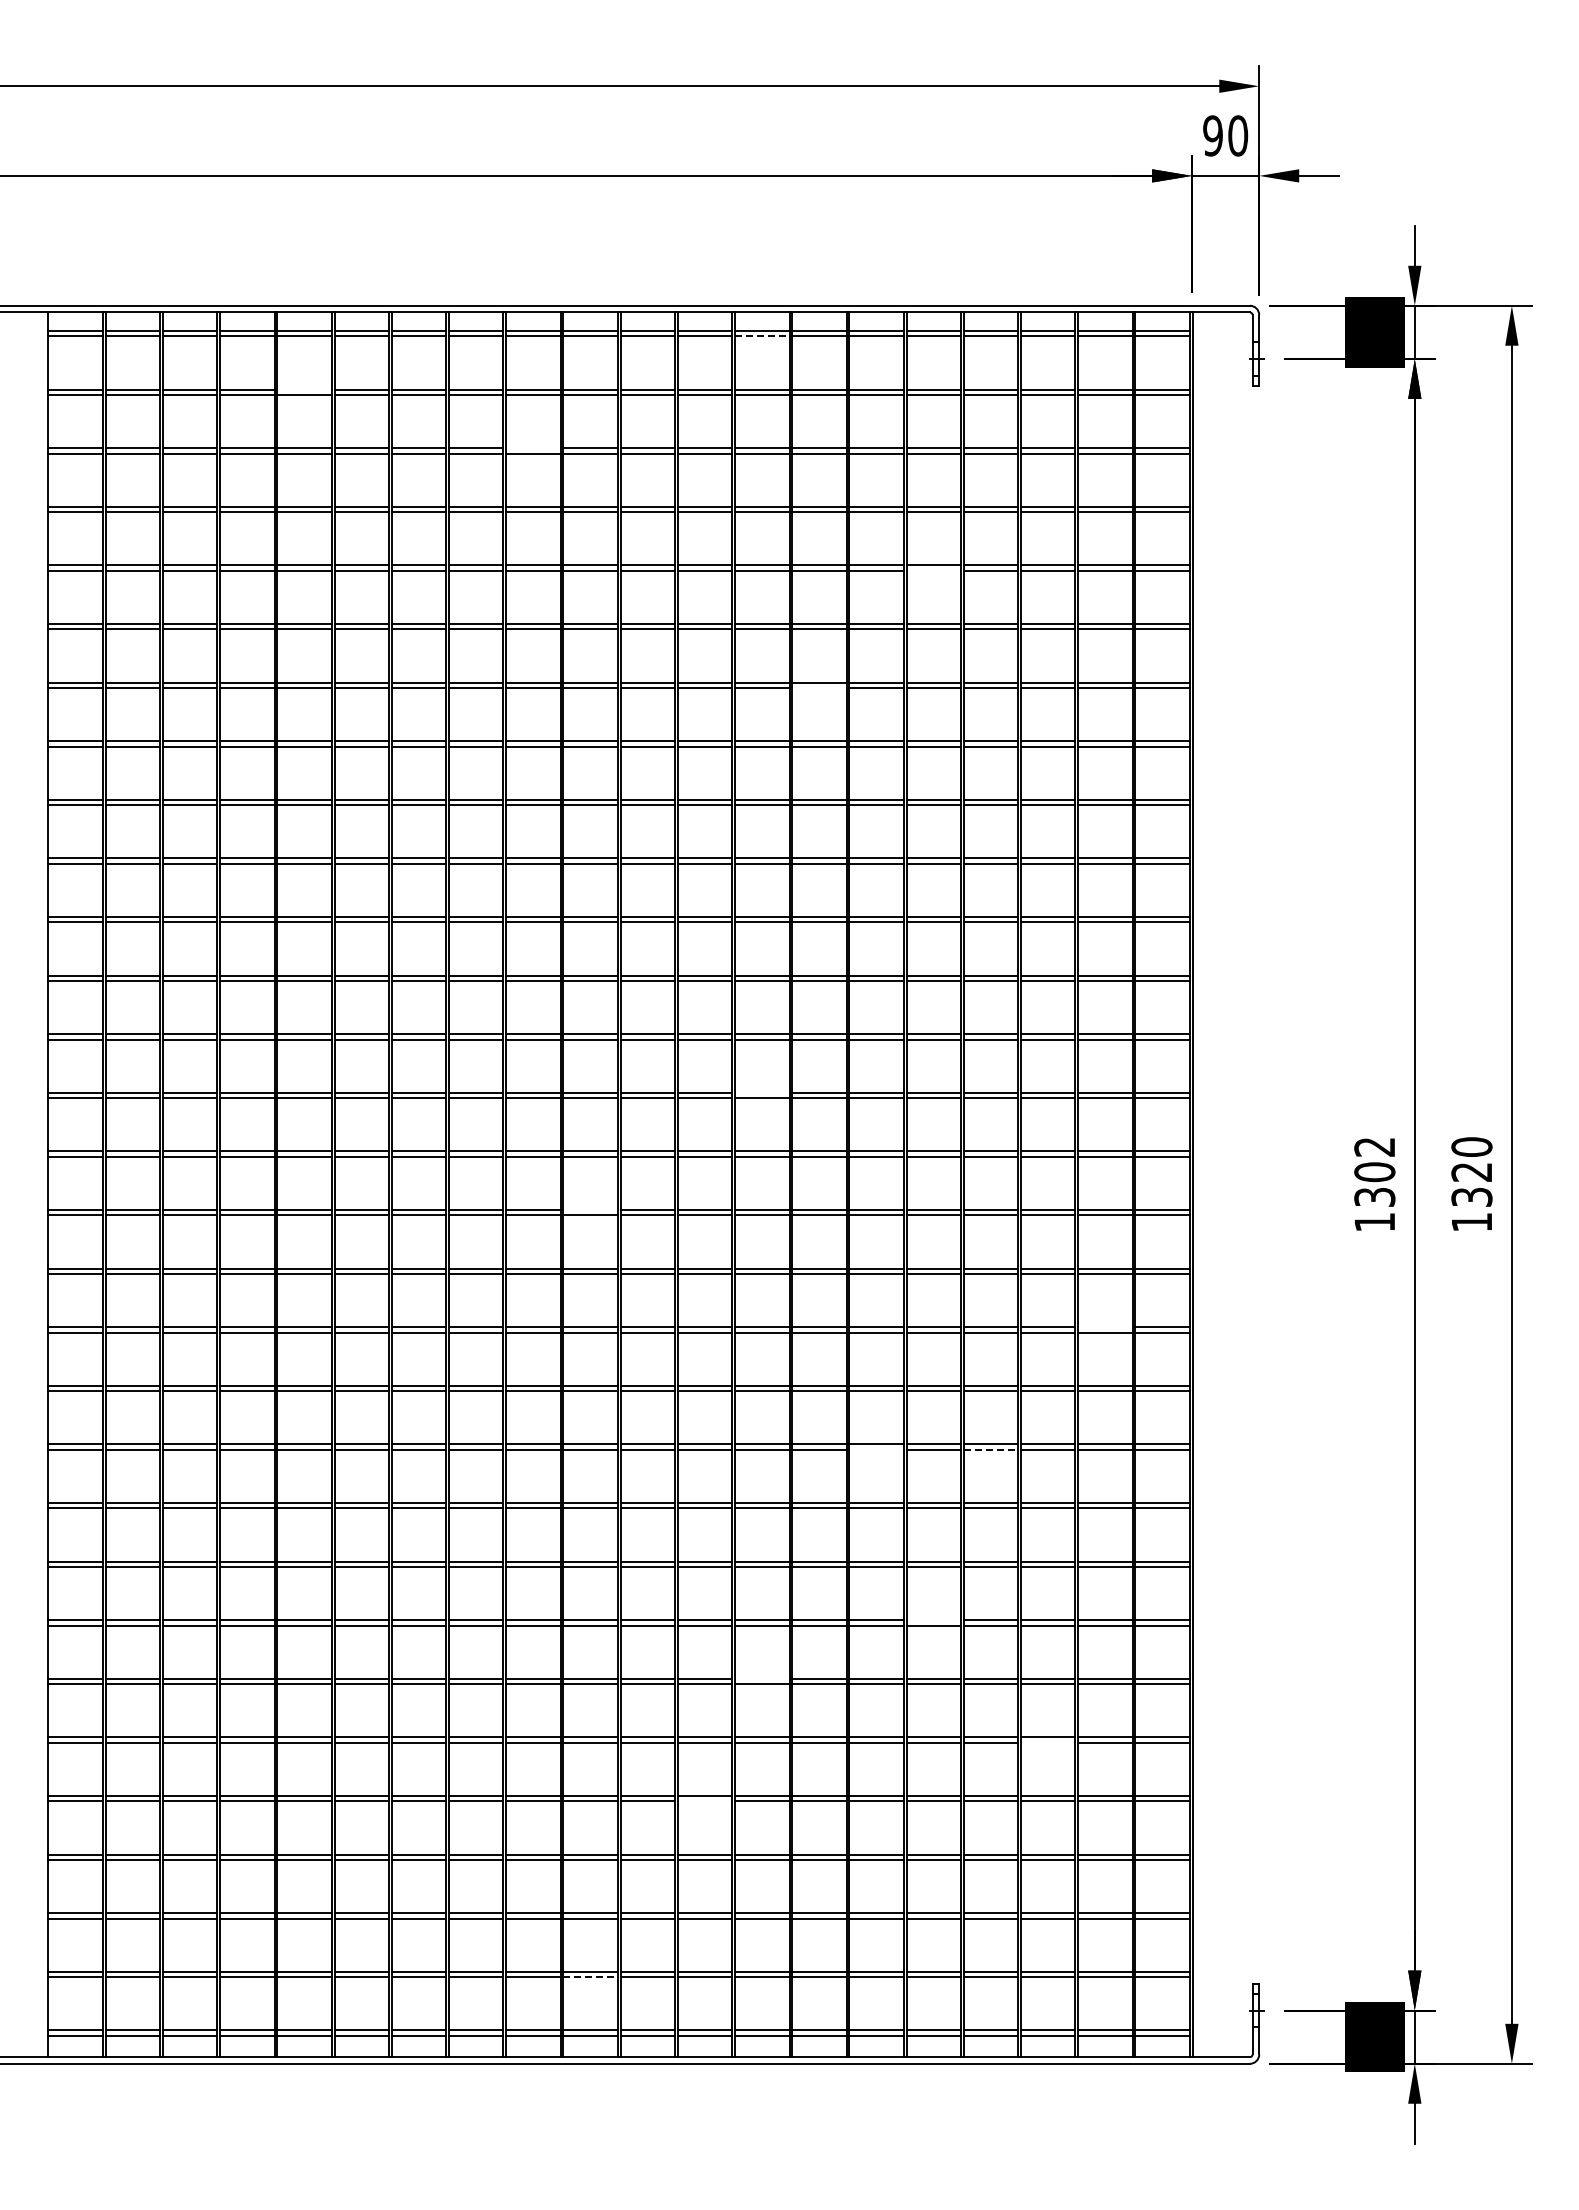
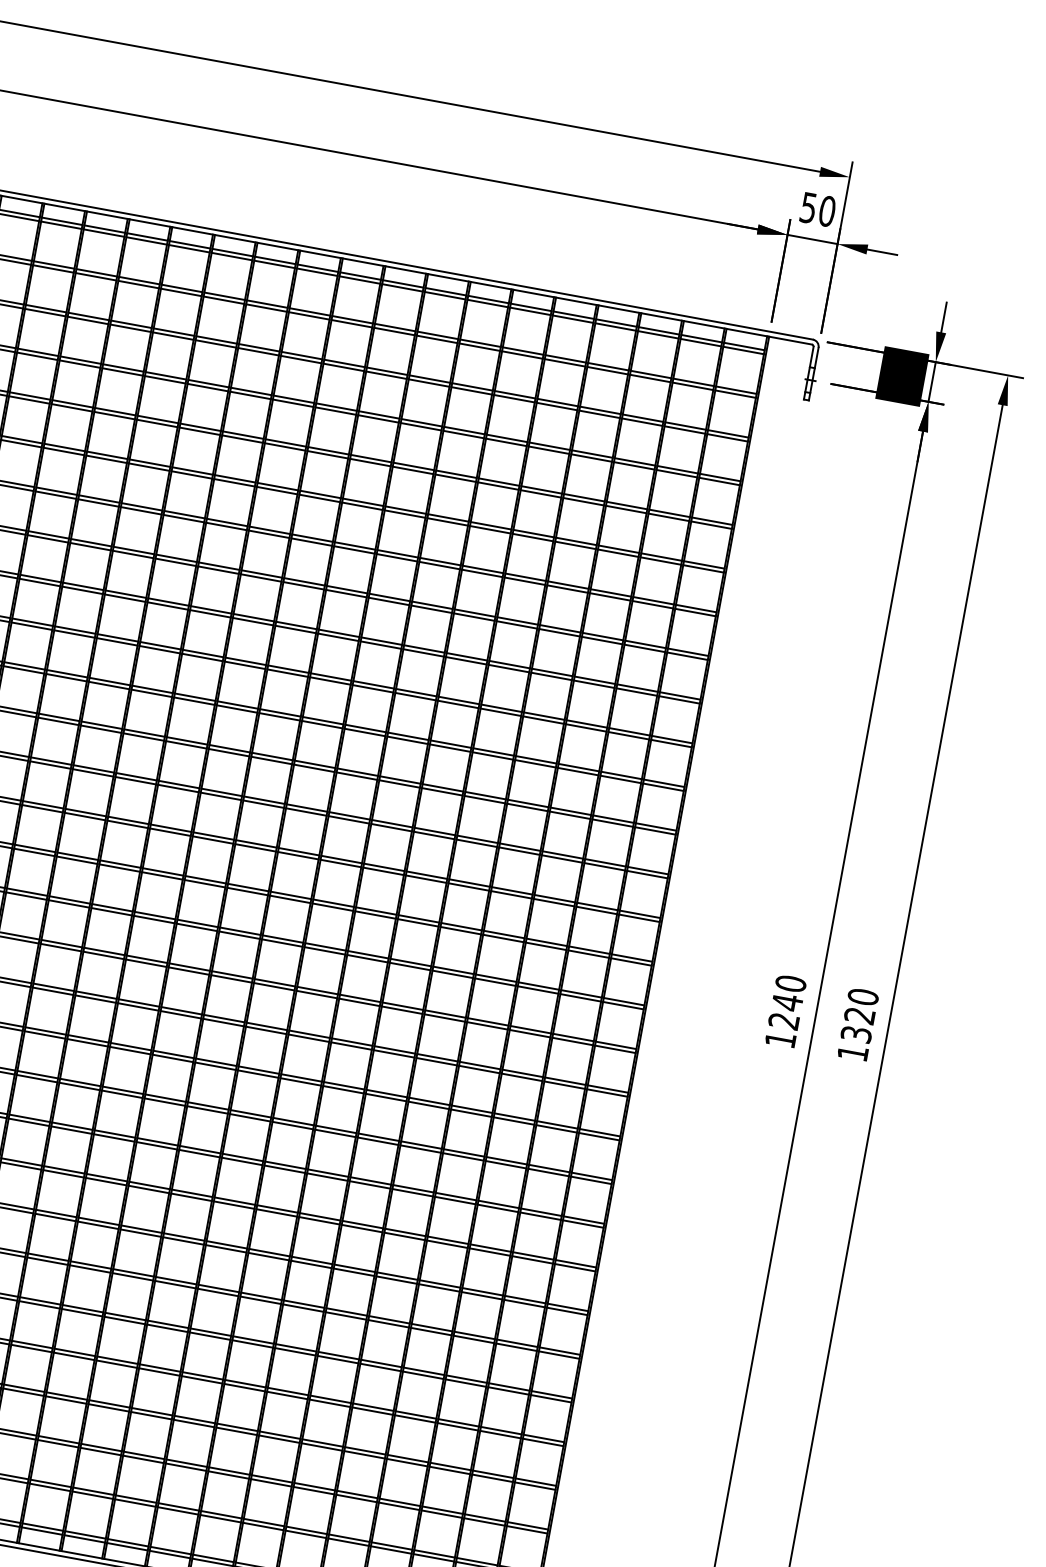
text: (1212, 135) -> (808, 207), 90 -> 50
line: (762, 336) -> (445, 295), dashed -> solid
line: (304, 389) -> (96, 272), added
line: (533, 448) -> (259, 347), added
line: (933, 570) -> (540, 493), added
line: (819, 688) -> (439, 565), added
line: (761, 1092) -> (341, 859), added
text: (1374, 1171) -> (787, 1001), 1302 -> 1240
line: (590, 1210) -> (197, 923), added
line: (1105, 1327) -> (565, 1081), added
line: (876, 1449) -> (378, 1141), added
line: (991, 1449) -> (463, 1156), dashed -> solid
line: (933, 1620) -> (397, 1276), added
line: (761, 1678) -> (261, 1295), added
line: (1047, 1742) -> (465, 1382), added
line: (704, 1801) -> (201, 1379), added
line: (591, 1977) -> (93, 1495), dashed -> solid

